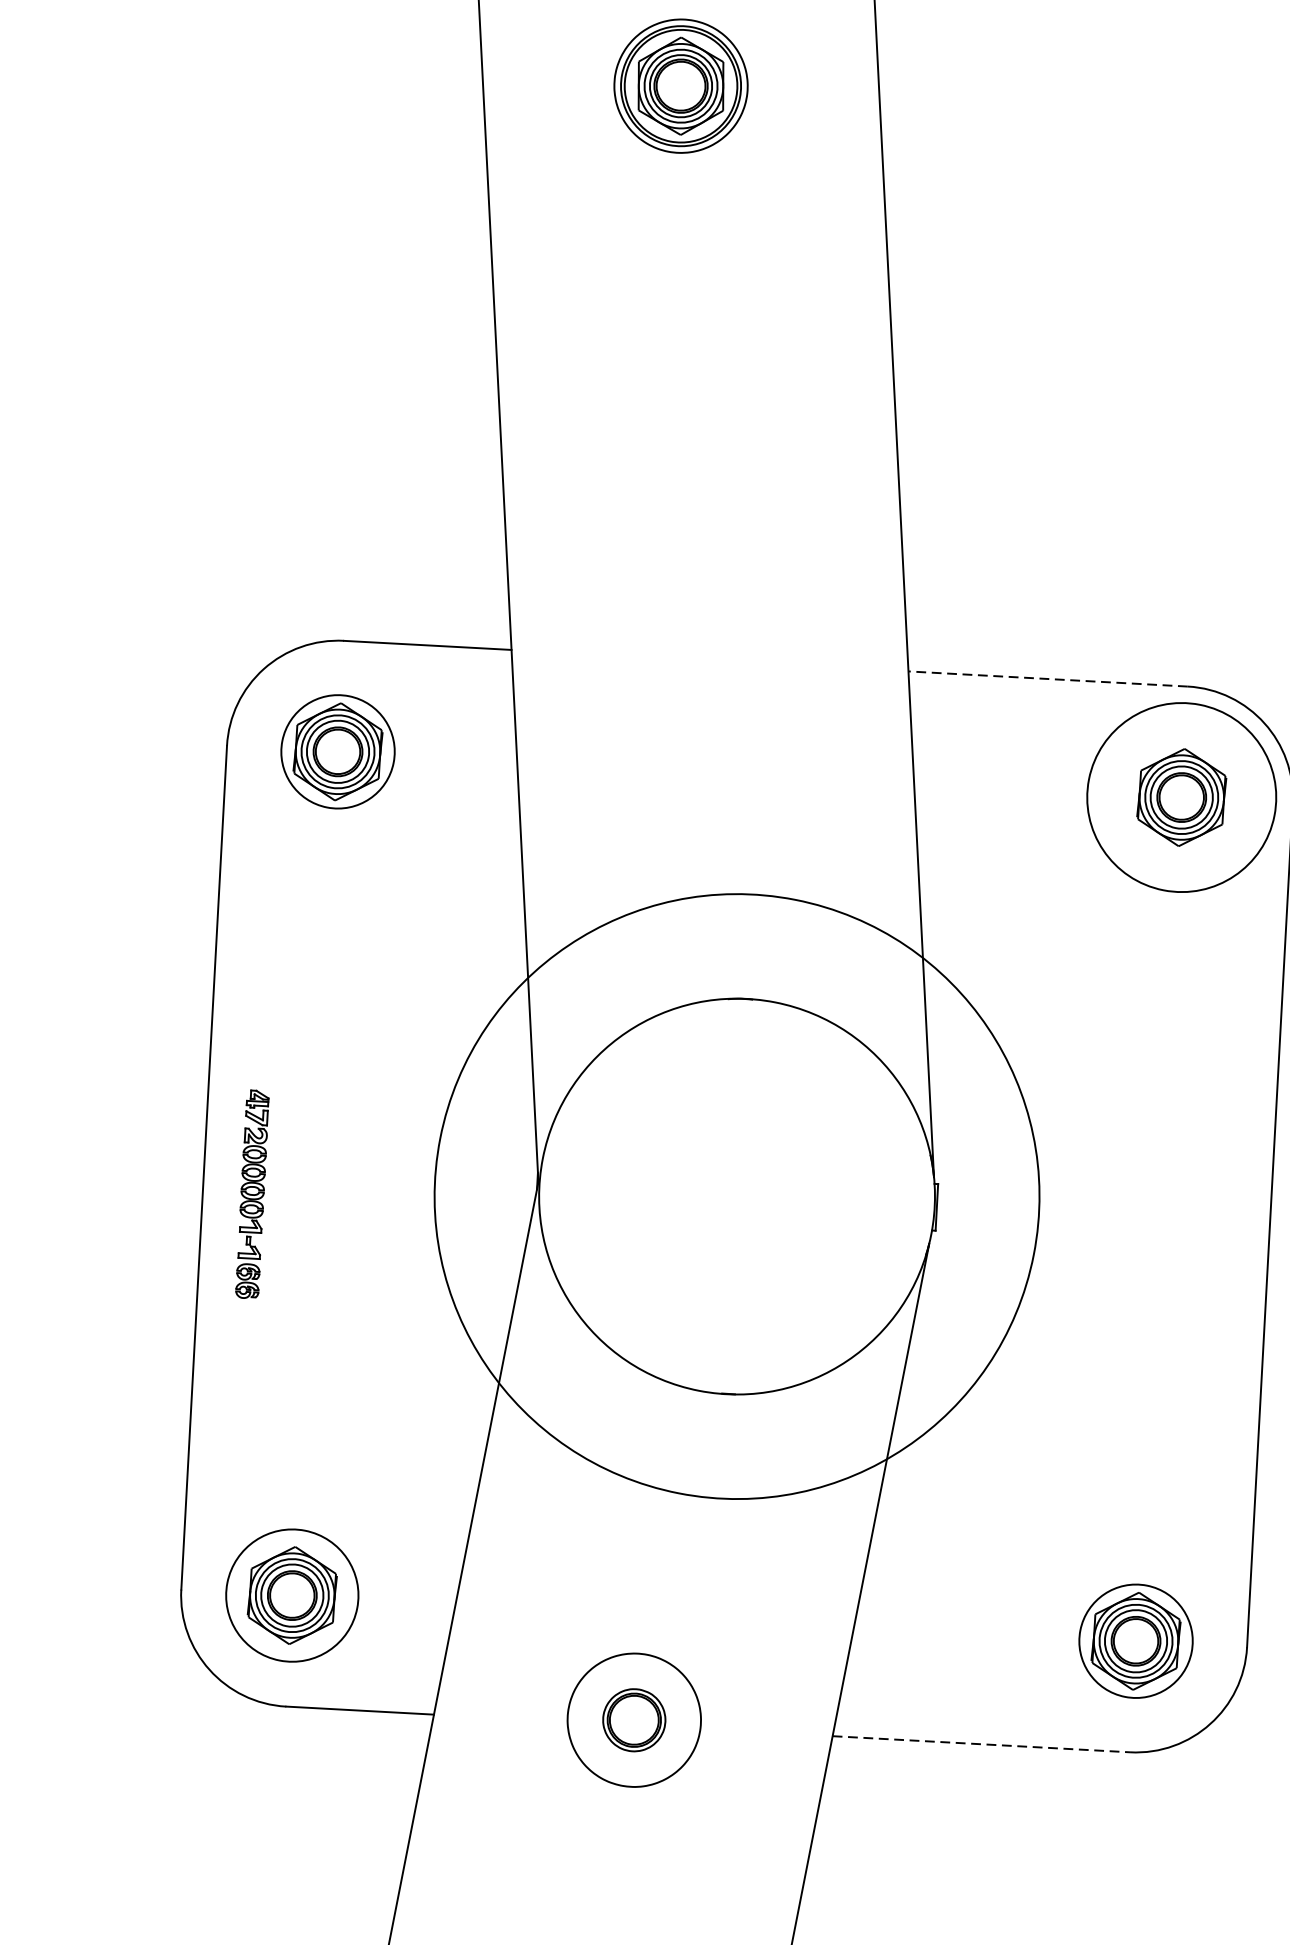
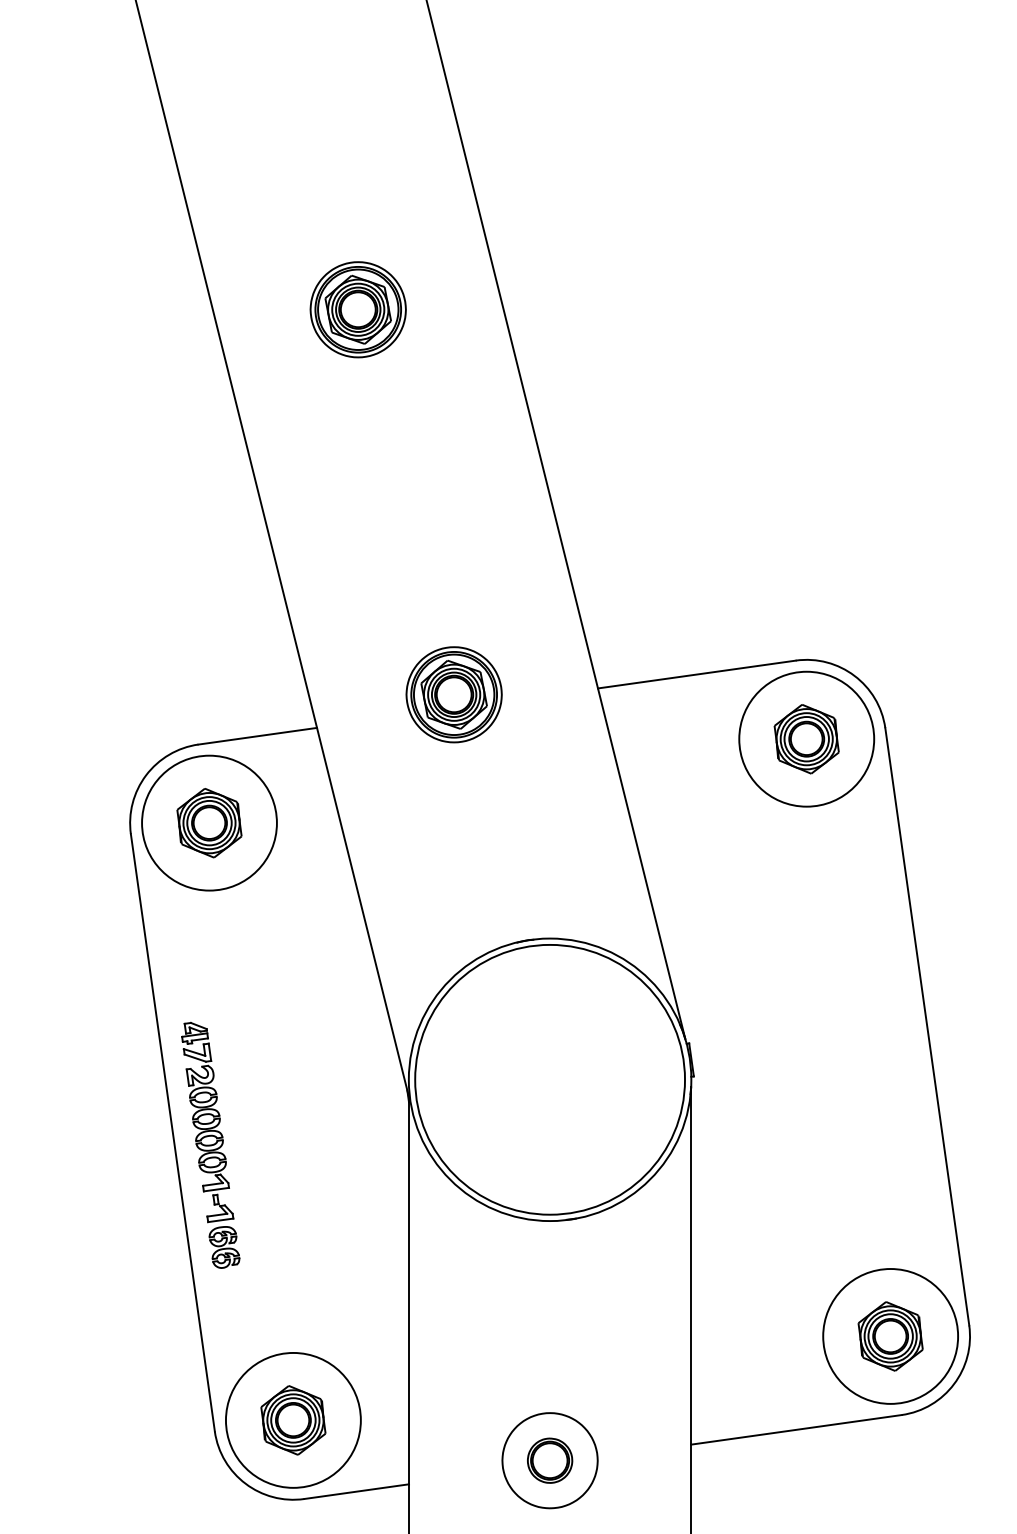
part: (708, 640) -> (453, 694), added
line: (1047, 678) -> (696, 674), dashed -> solid
circle: (338, 750) -> (209, 822), size x1.67
part: (252, 1193) -> (210, 1144), size x1.67
circle: (737, 1196) -> (550, 1079), size x0.62
circle: (291, 1594) -> (292, 1419), size x1.43
circle: (1135, 1641) -> (890, 1336), size x1.67
line: (981, 1743) -> (796, 1429), dashed -> solid

